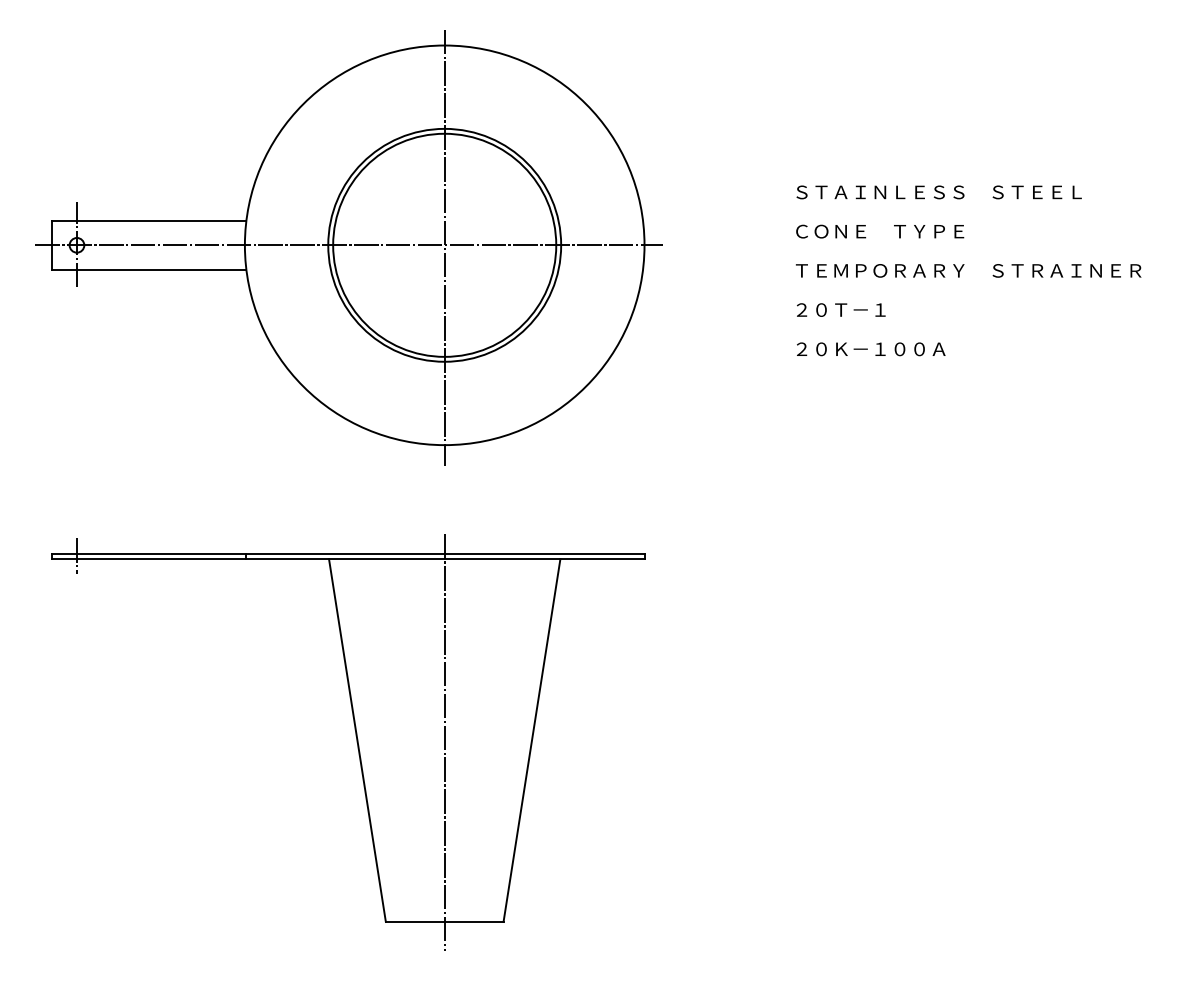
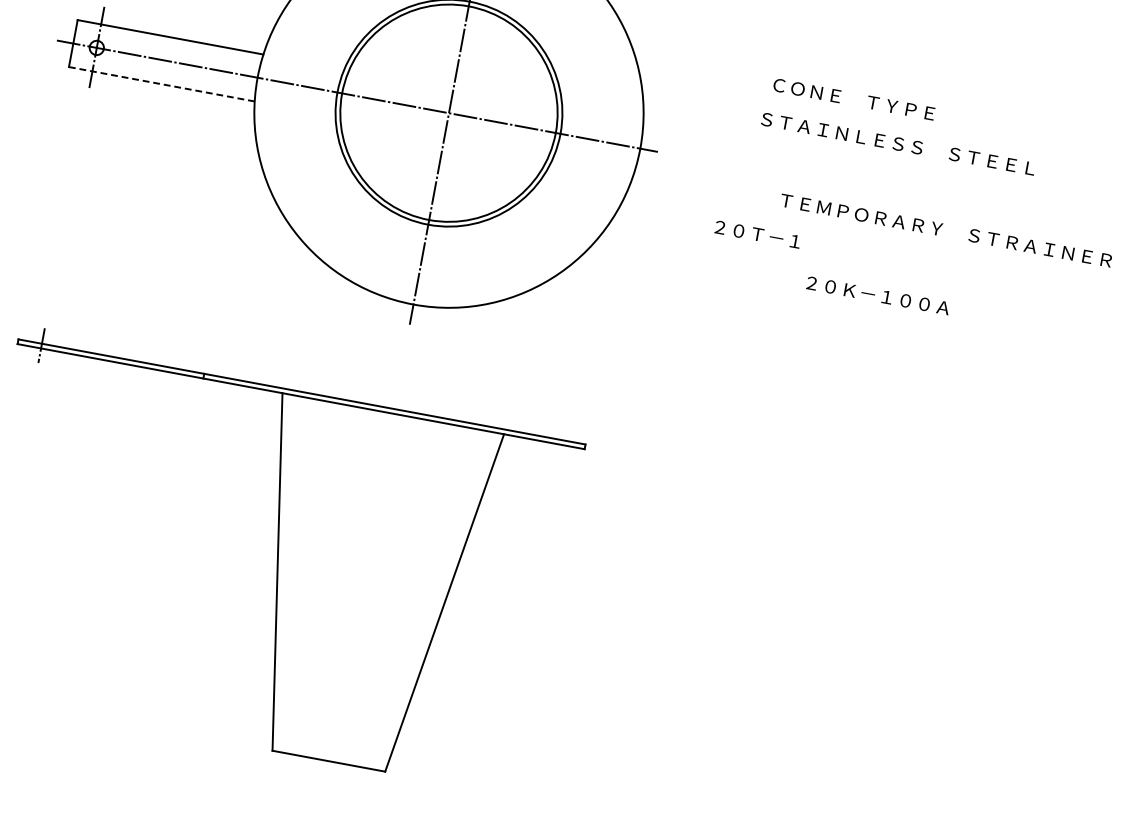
text: (938, 192) -> (897, 144), moved
text: (880, 231) -> (854, 99), moved
line: (149, 269) -> (161, 83), solid -> dashed
text: (841, 309) -> (758, 234), moved
text: (871, 349) -> (878, 295), moved
line: (444, 742) -> (360, 589), removed

